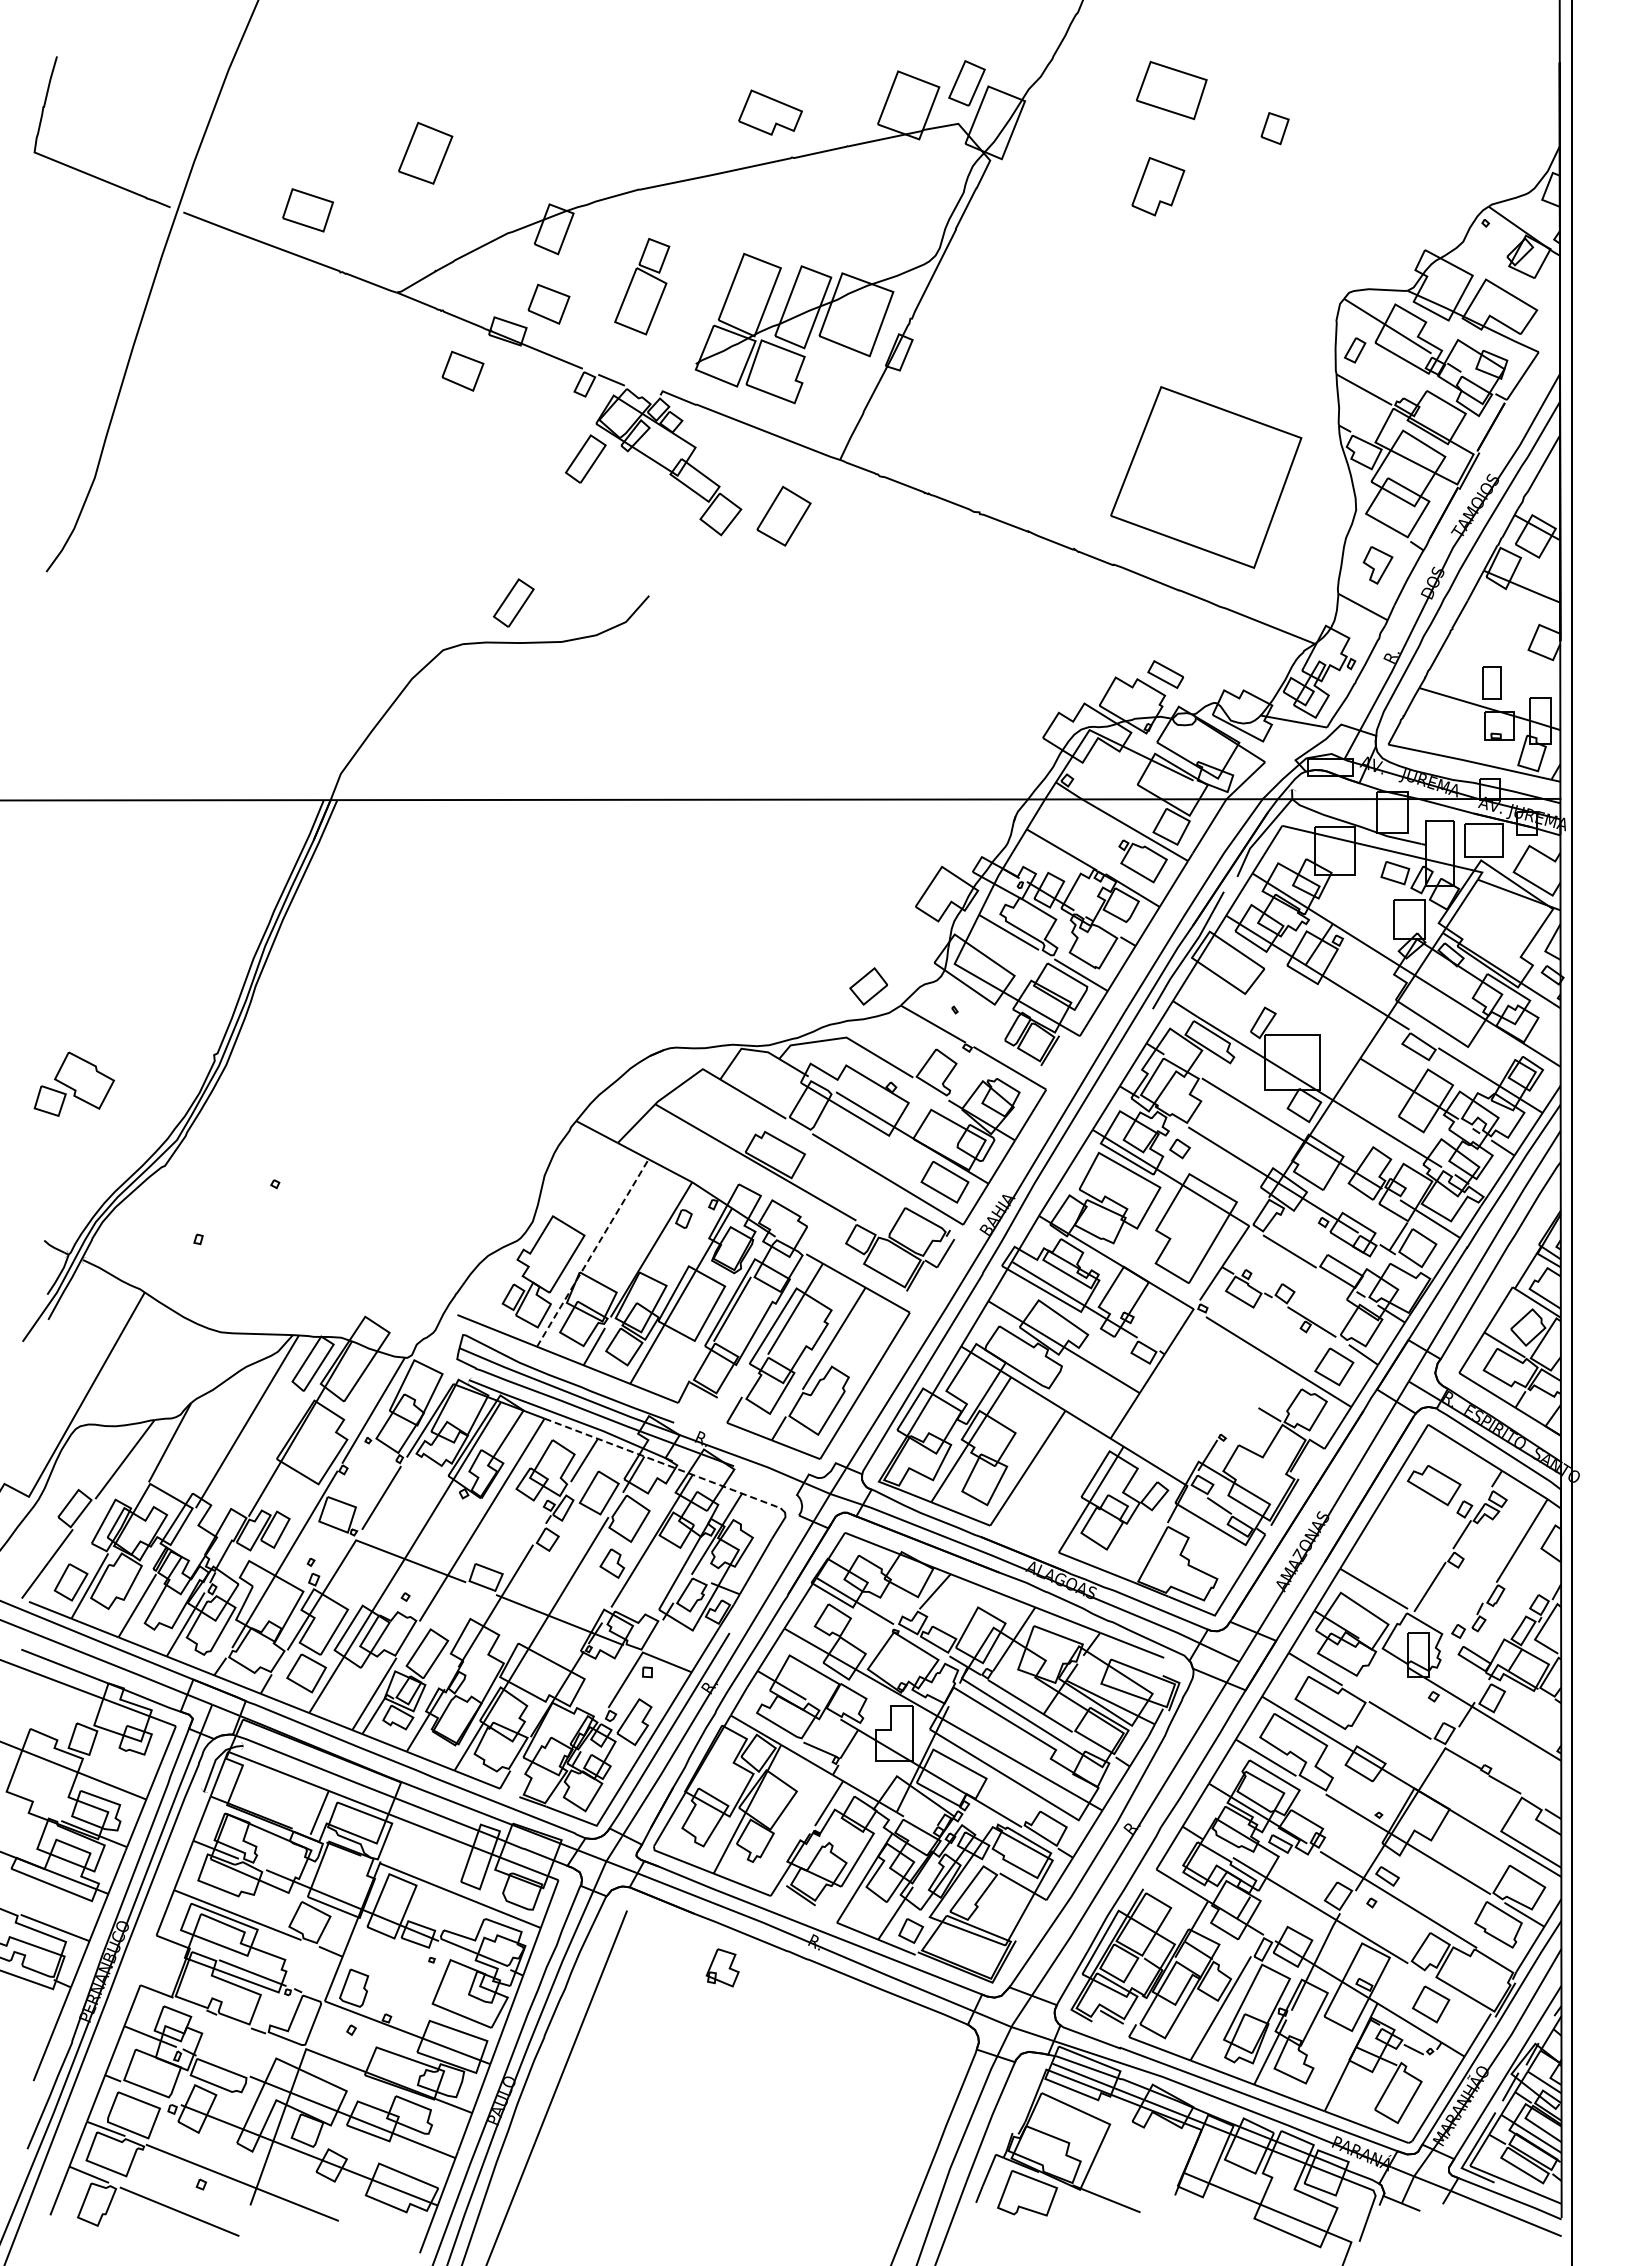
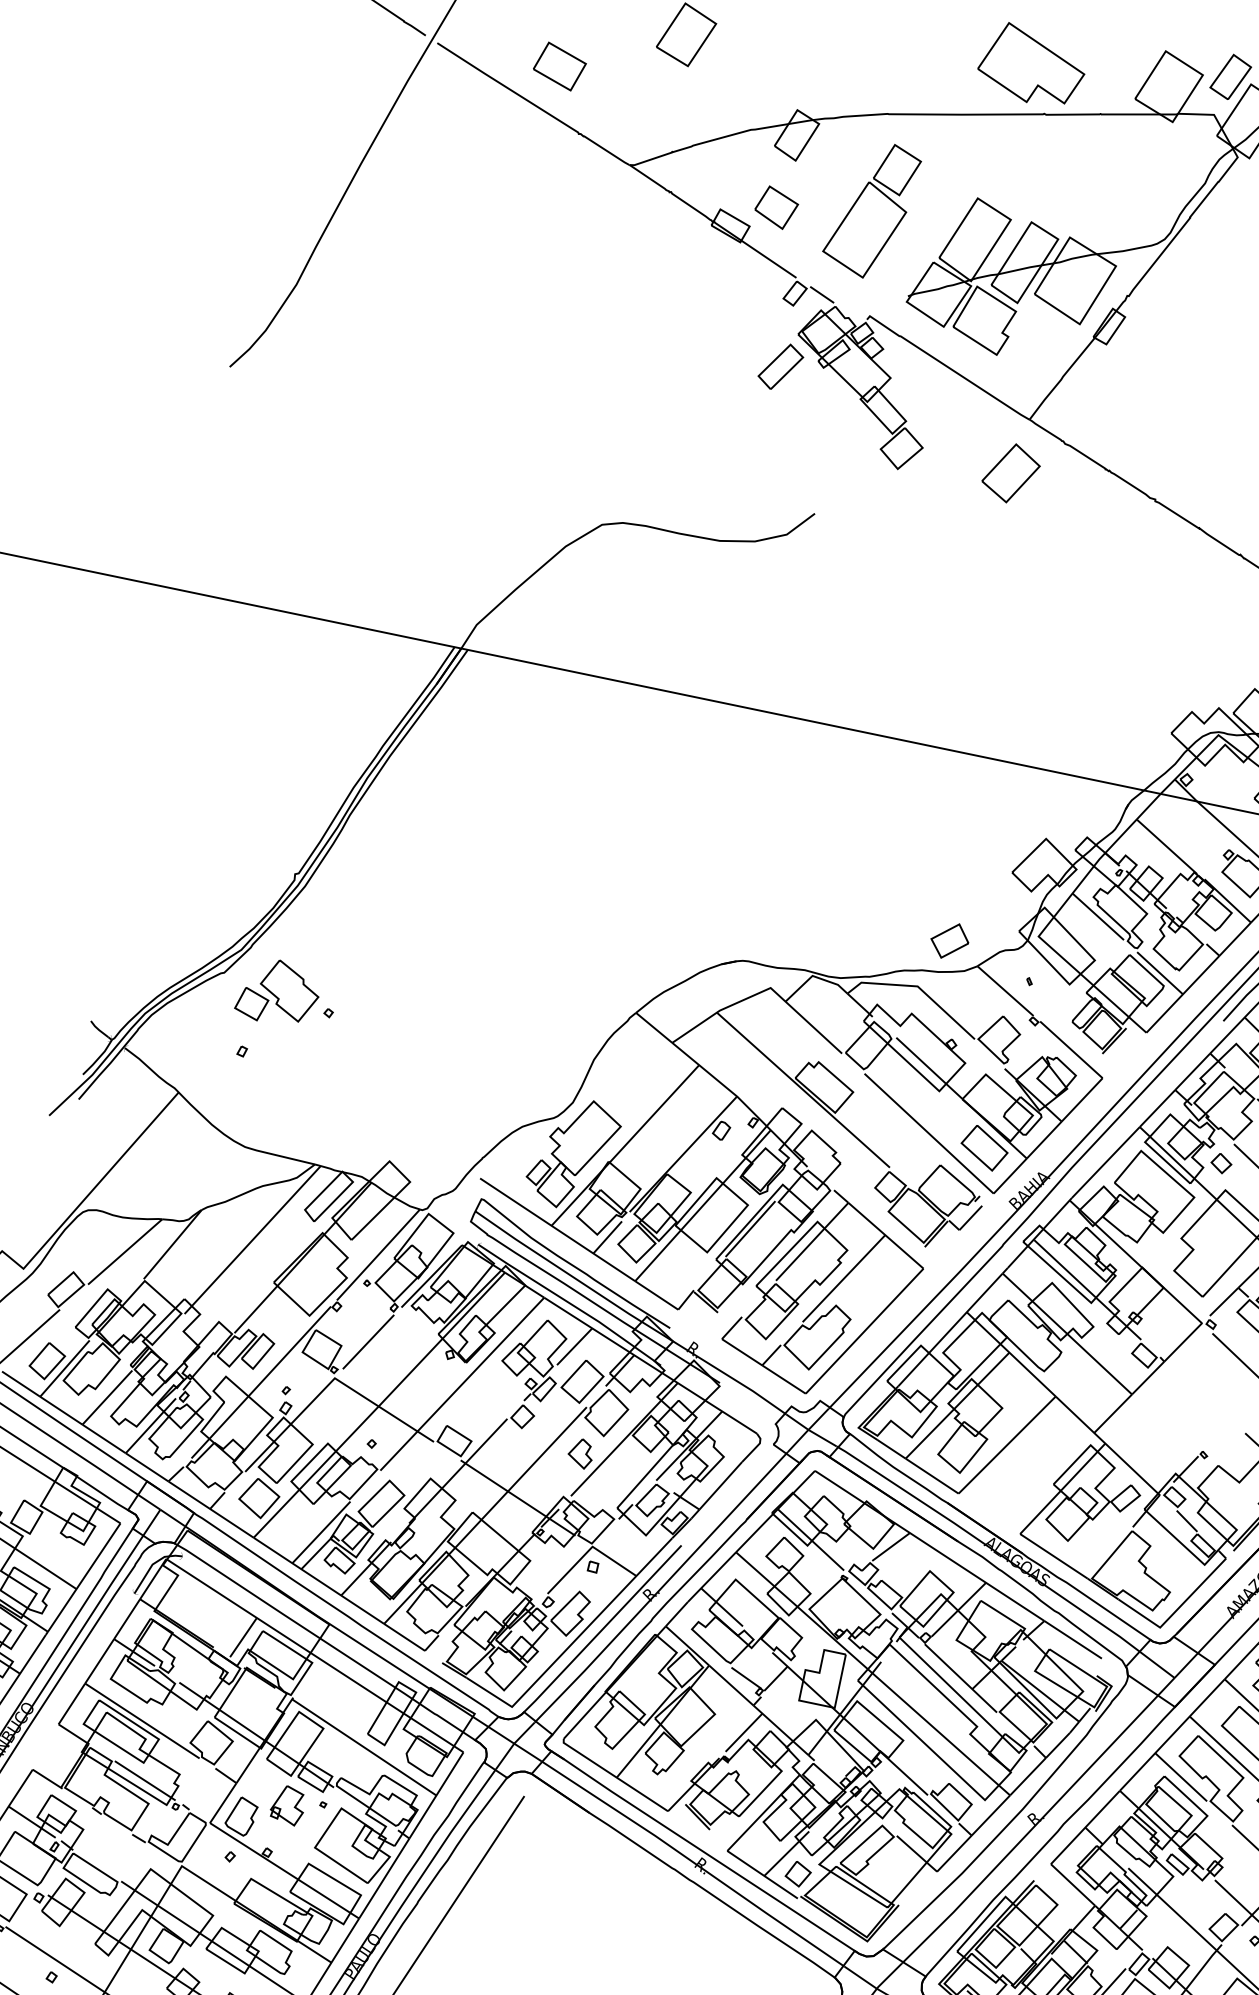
part: (770, 112) -> (1032, 65), size x1.67
part: (641, 286) -> (870, 209), size x1.43
part: (462, 370) -> (678, 254), removed
part: (783, 515) -> (1010, 472), moved
part: (513, 602) -> (680, 492), removed
part: (74, 1083) -> (279, 991), moved
line: (593, 1252) -> (626, 1145), dashed -> solid
line: (663, 1463) -> (651, 1365), dashed -> solid
part: (722, 1967) -> (288, 1804), moved

